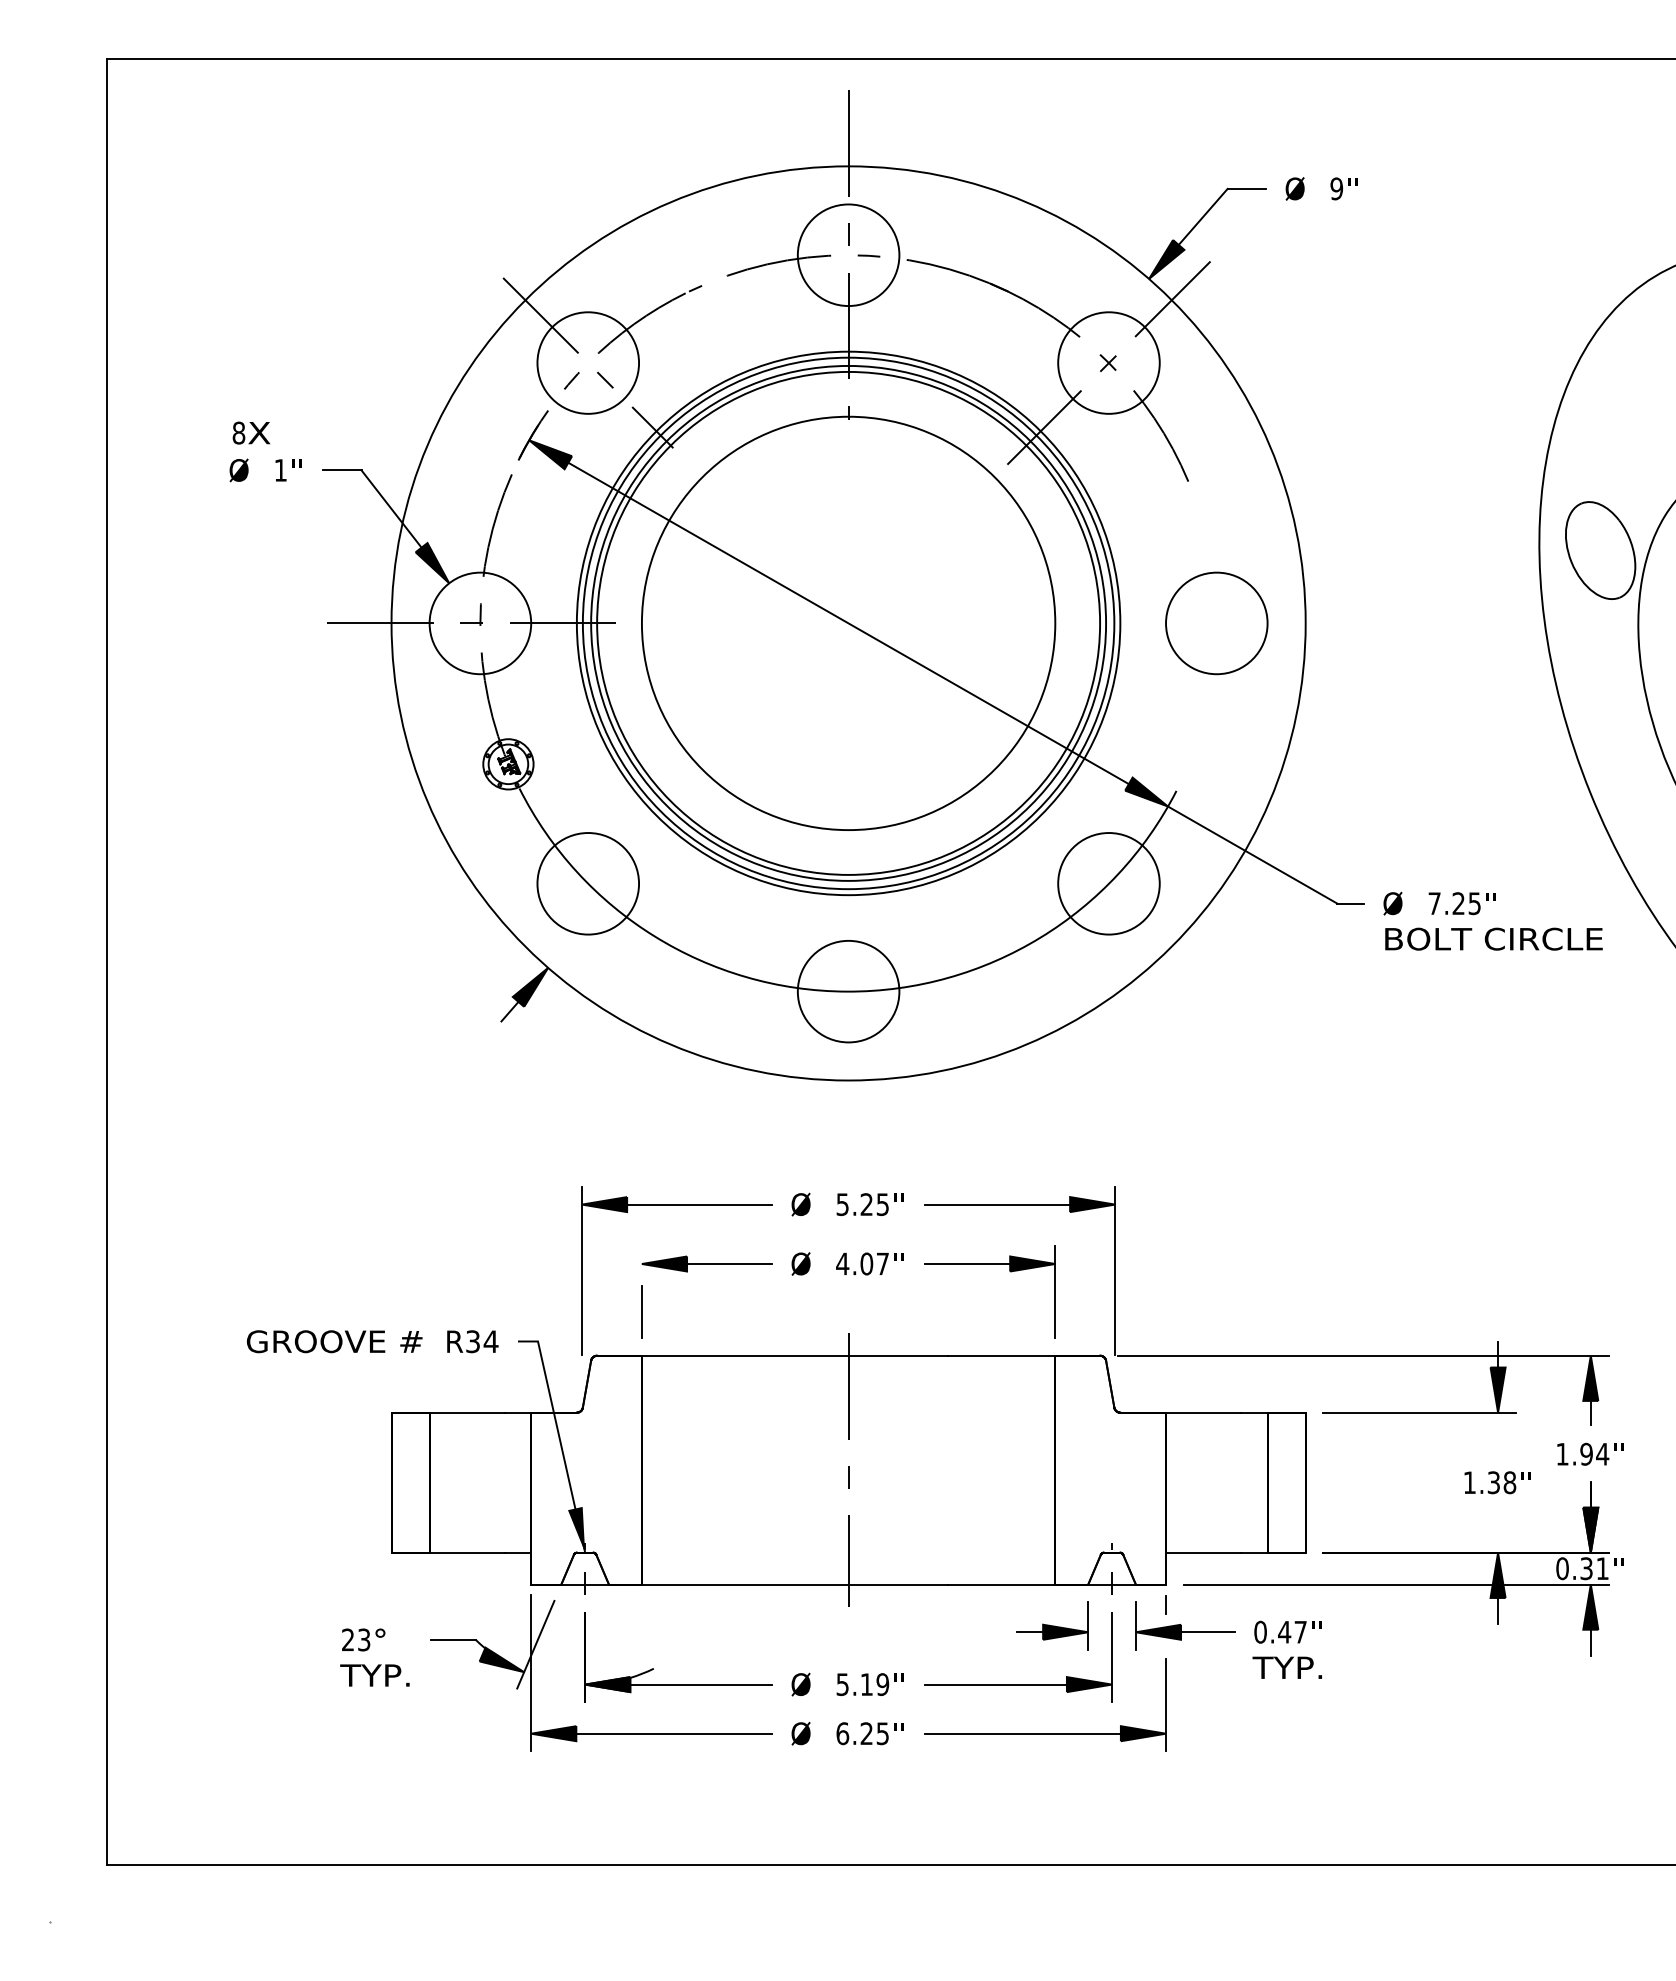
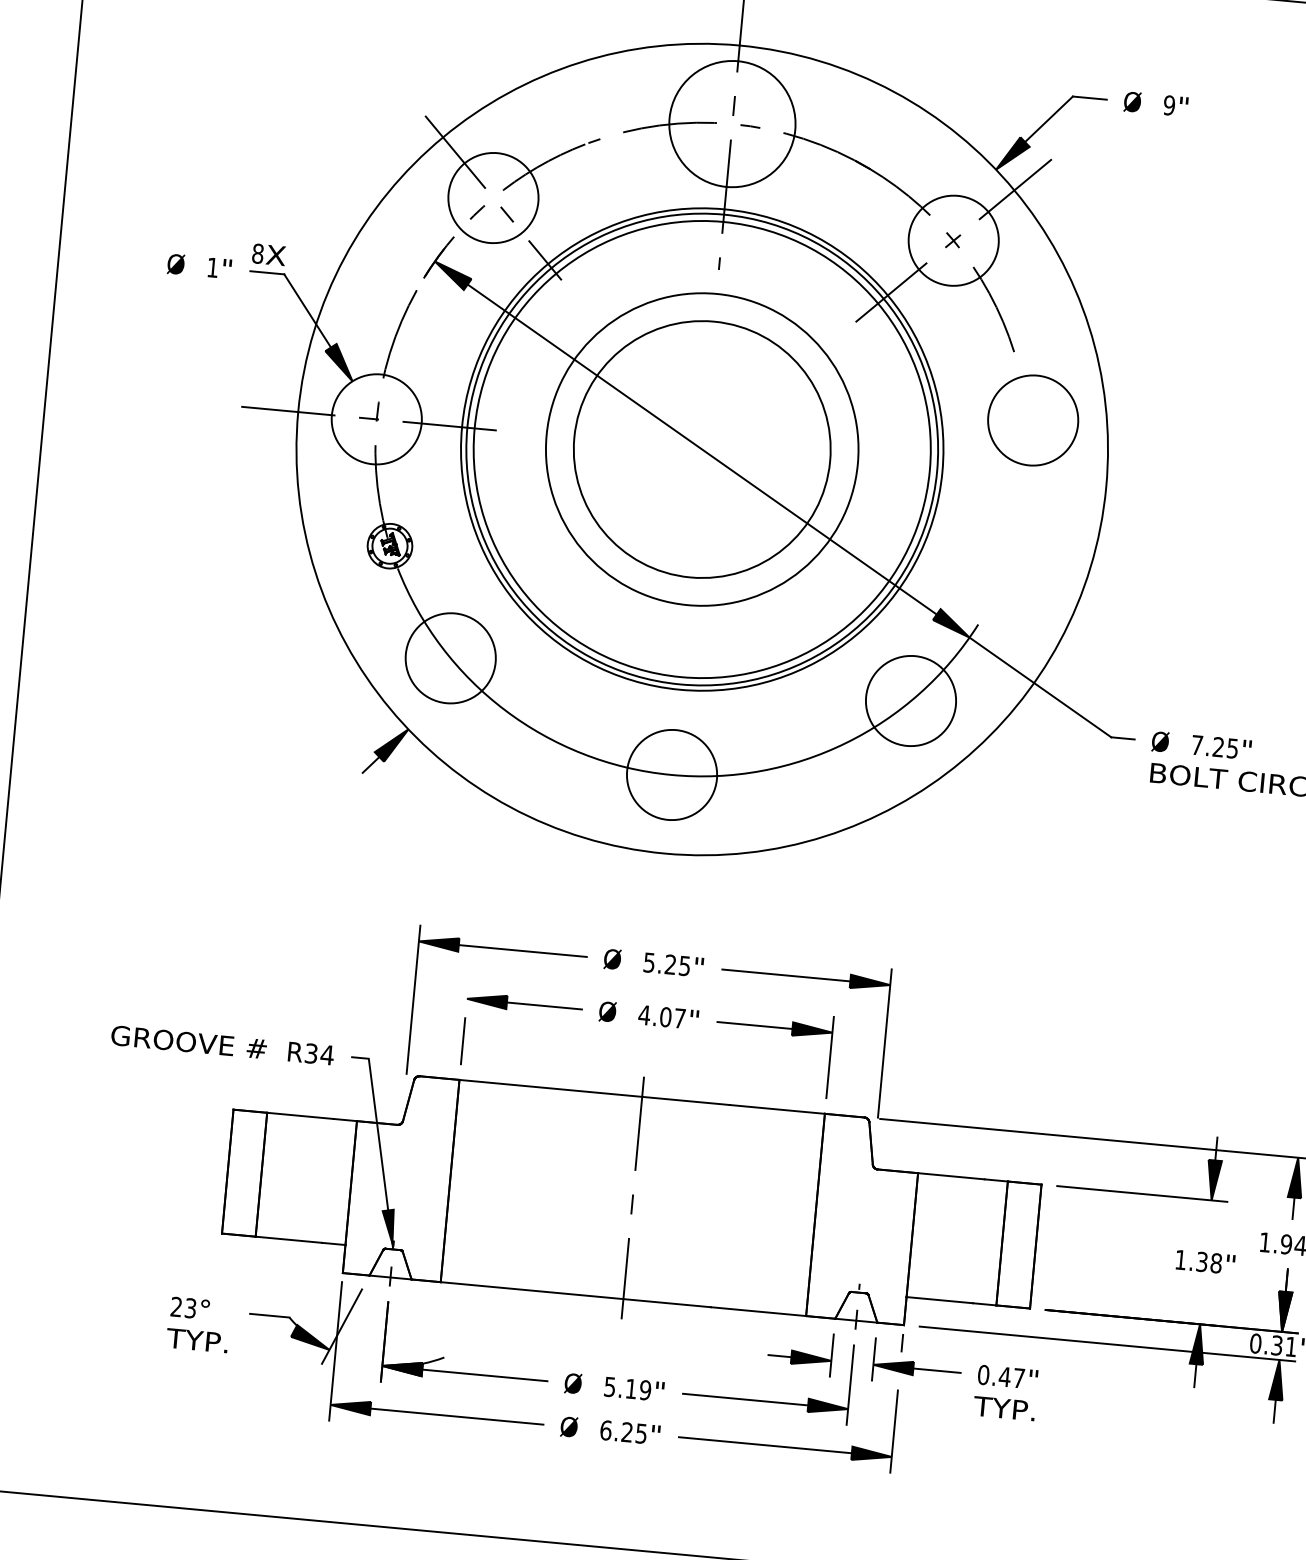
circle: (848, 255) -> (732, 124), size x1.4
text: (251, 432) -> (269, 254), moved
circle: (848, 622) -> (702, 448), size x0.7
circle: (848, 623) -> (702, 449), size x0.7
circle: (1216, 623) -> (1032, 420), moved

